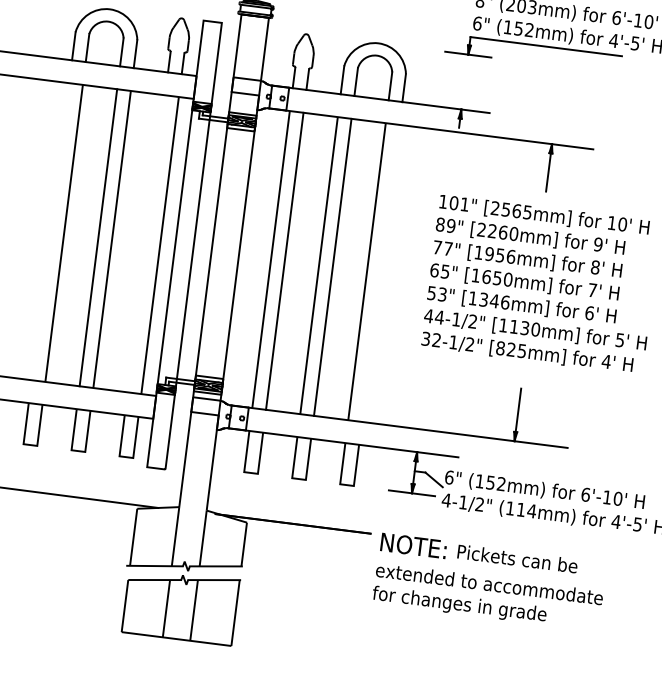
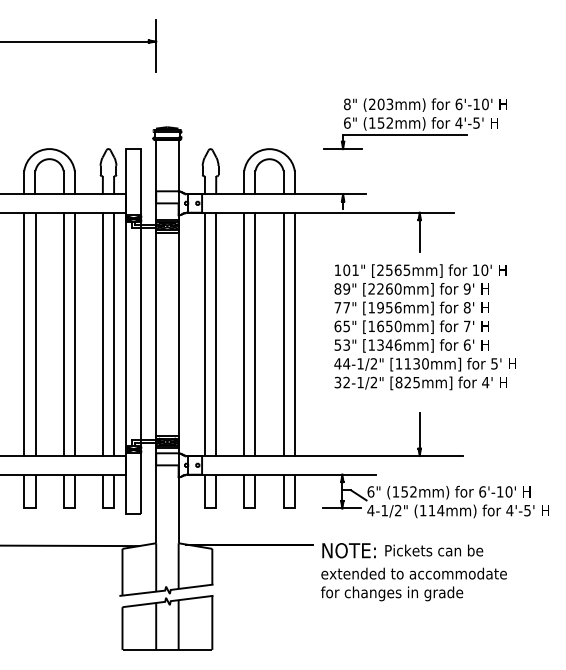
line: (50, 231) -> (24, 334), added
line: (146, 242) -> (102, 333), added
line: (380, 273) -> (294, 334), added

